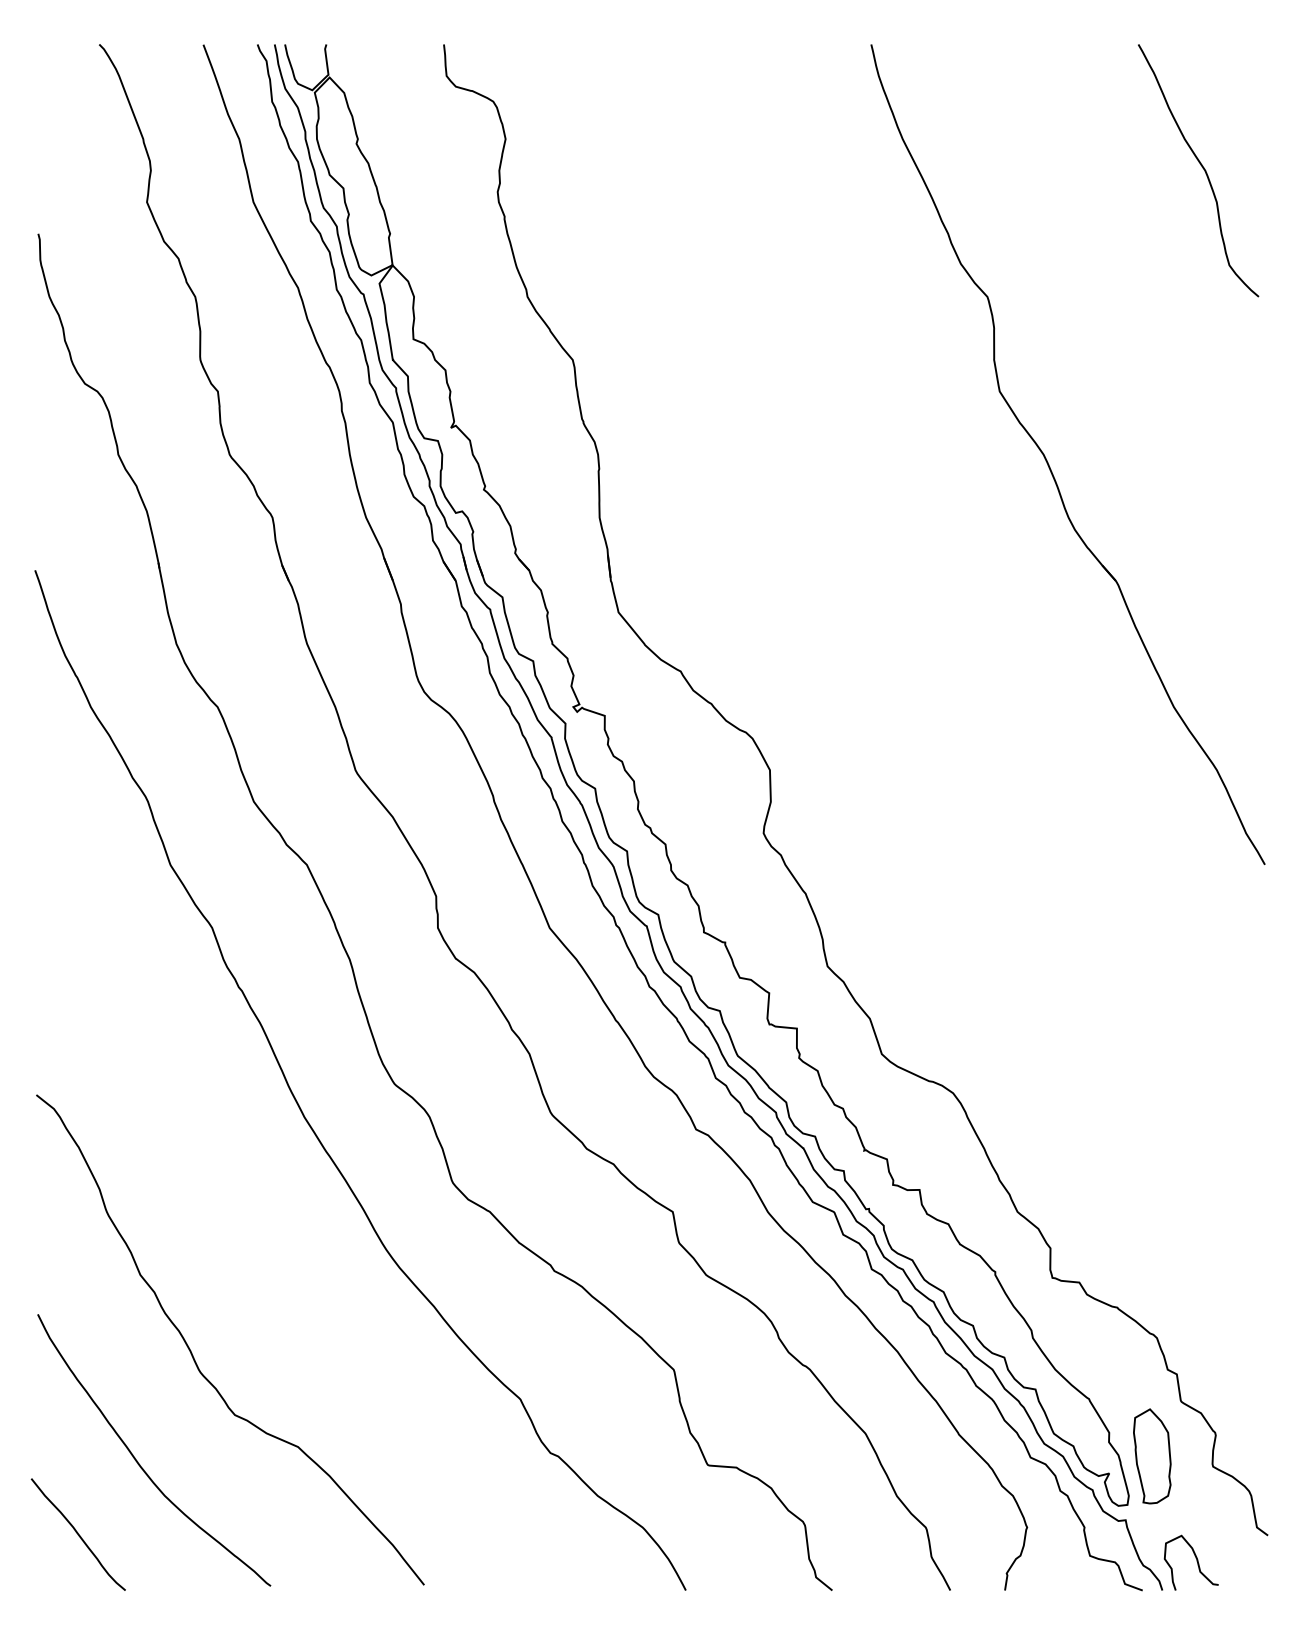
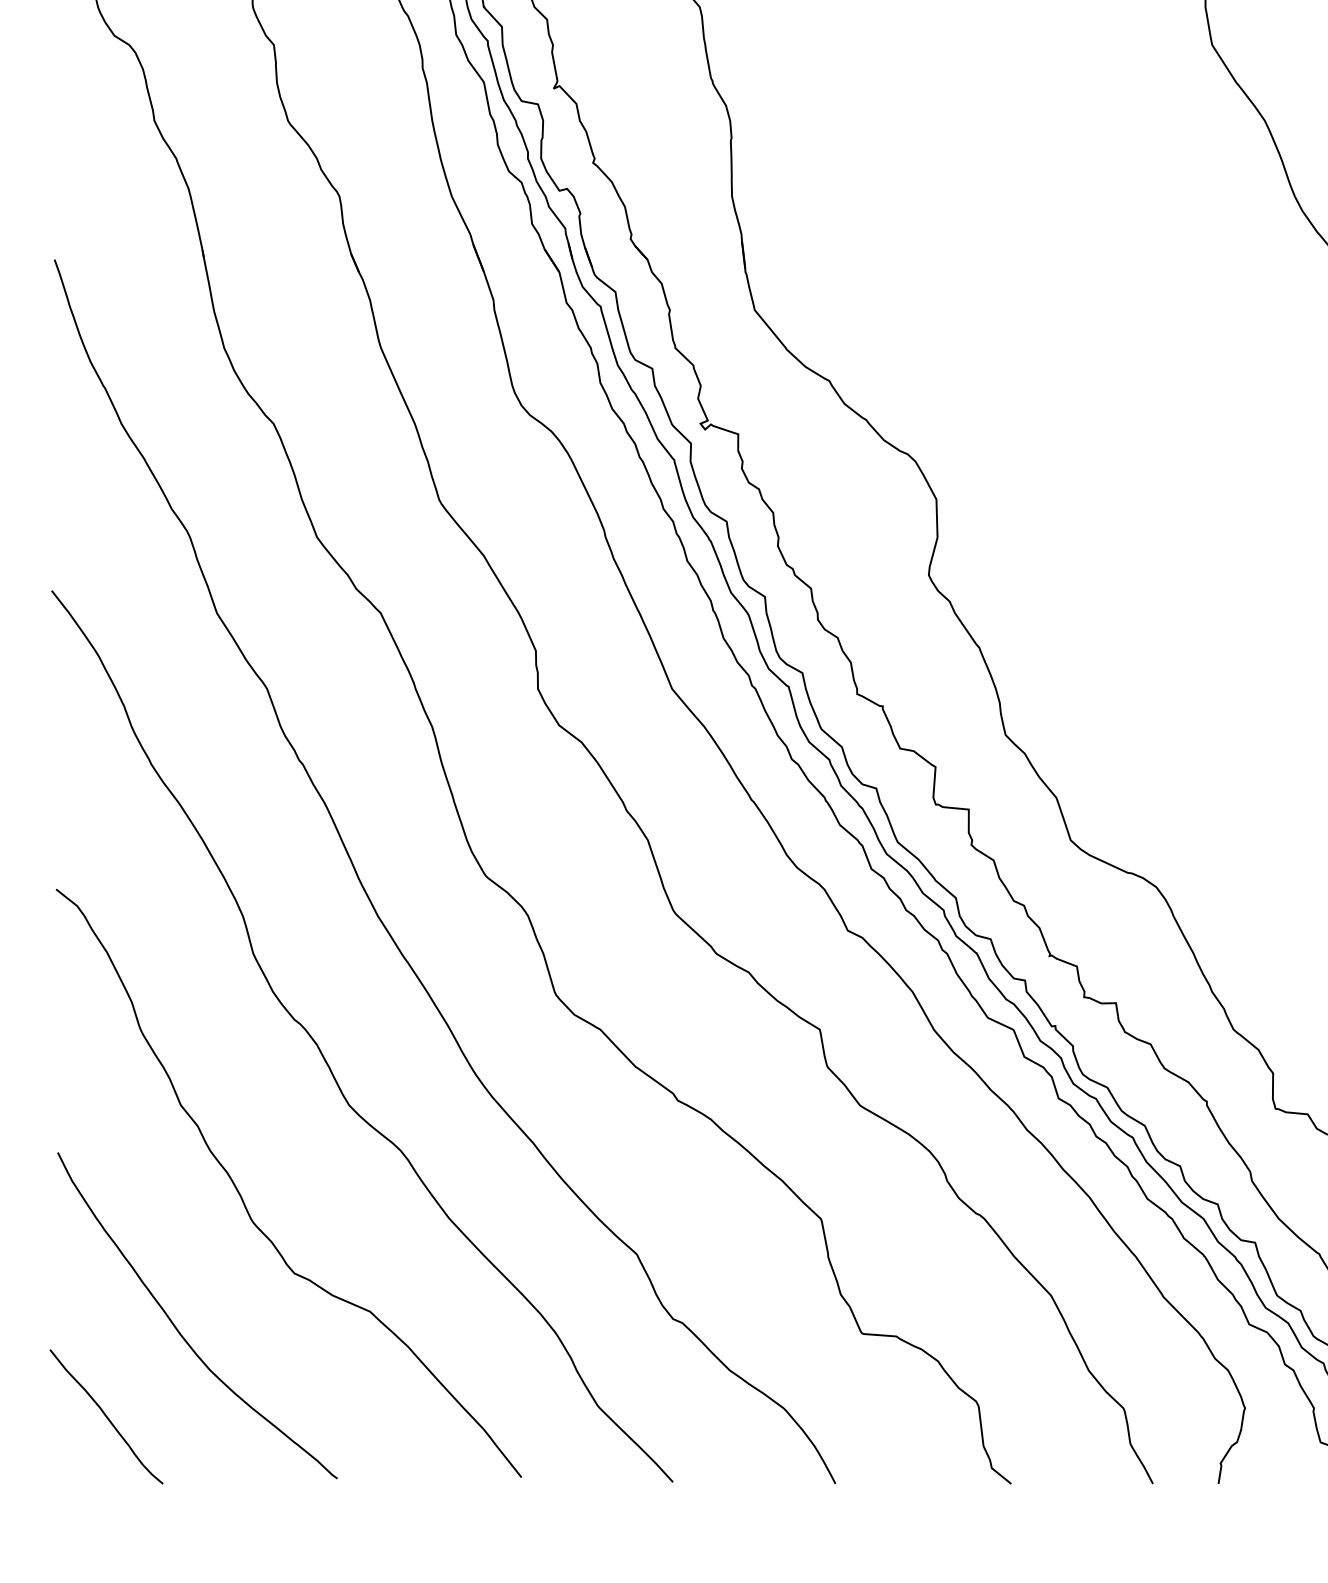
curve: (260, 1234) -> (325, 1056), added

